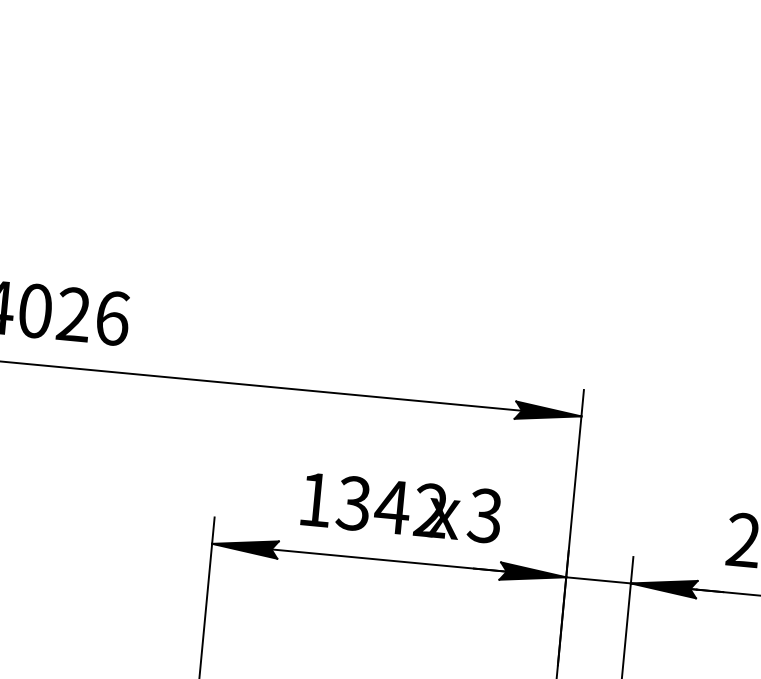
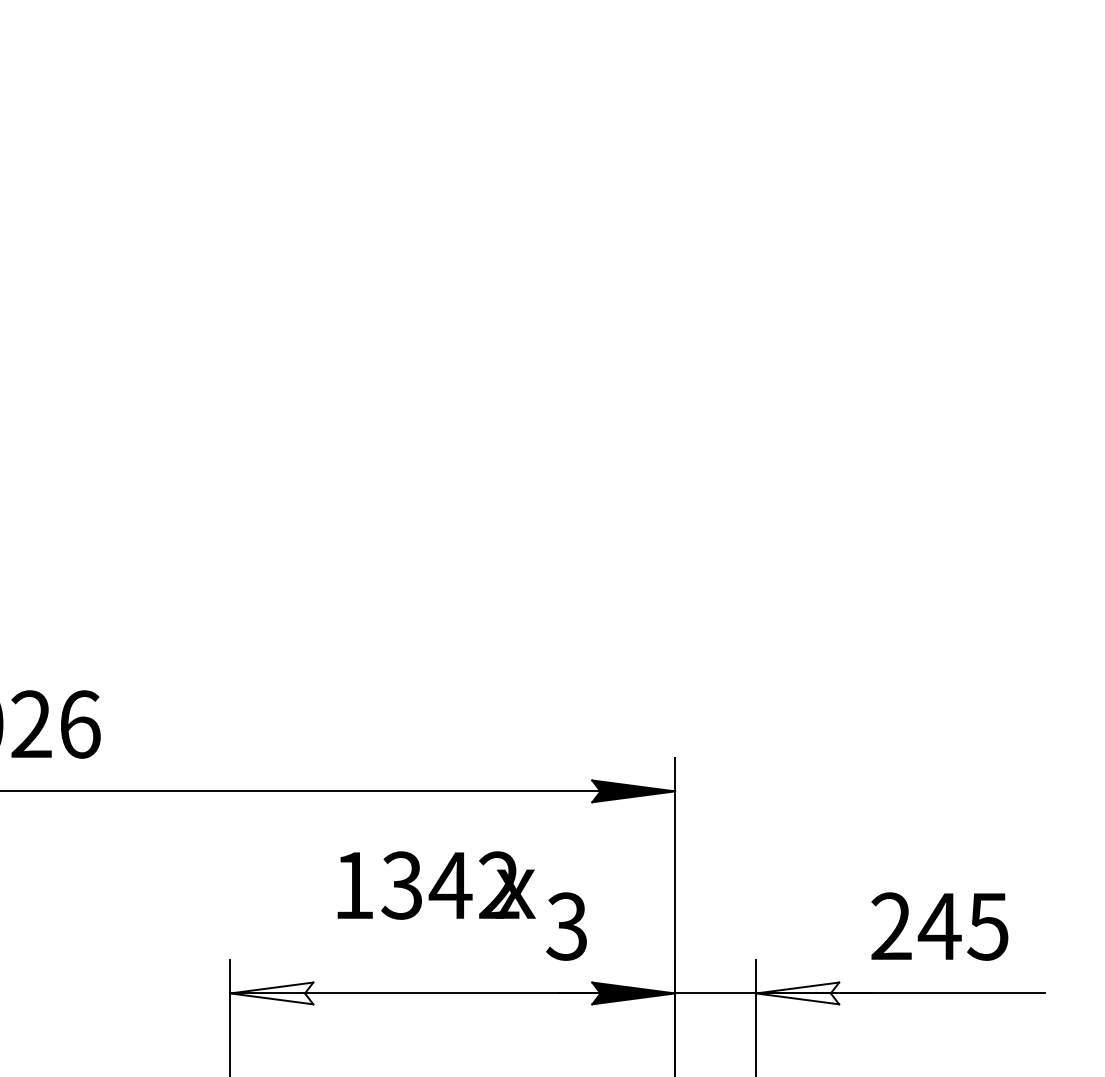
text: (381, 506) -> (436, 885), moved
fill: (244, 546) -> (271, 993), removed
fill: (663, 586) -> (797, 993), removed

